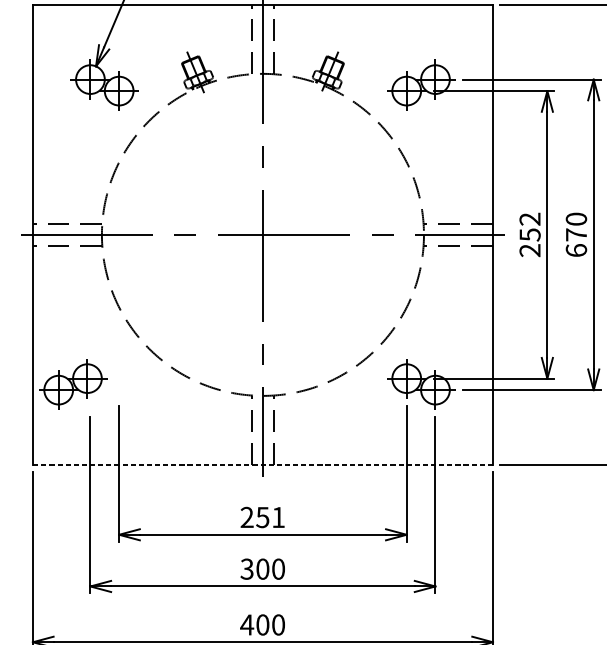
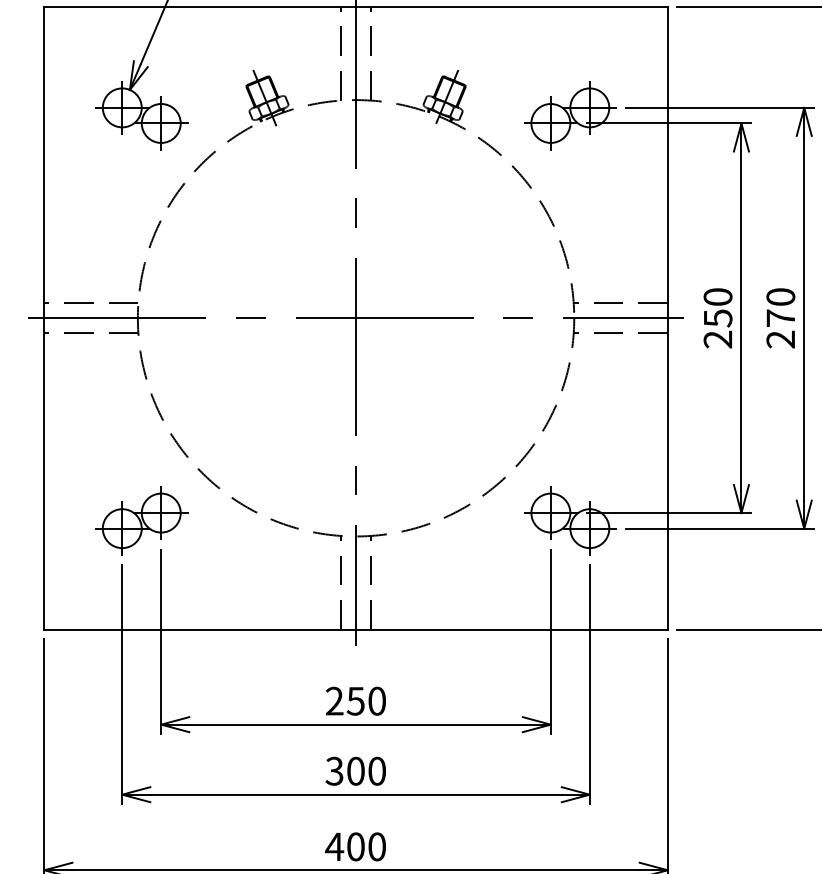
text: (529, 218) -> (717, 296), 252 -> 250
text: (576, 250) -> (780, 339), 670 -> 270
part: (72, 384) -> (141, 520), moved
line: (263, 464) -> (356, 629), dashed -> solid
text: (278, 516) -> (376, 700), 251 -> 250

